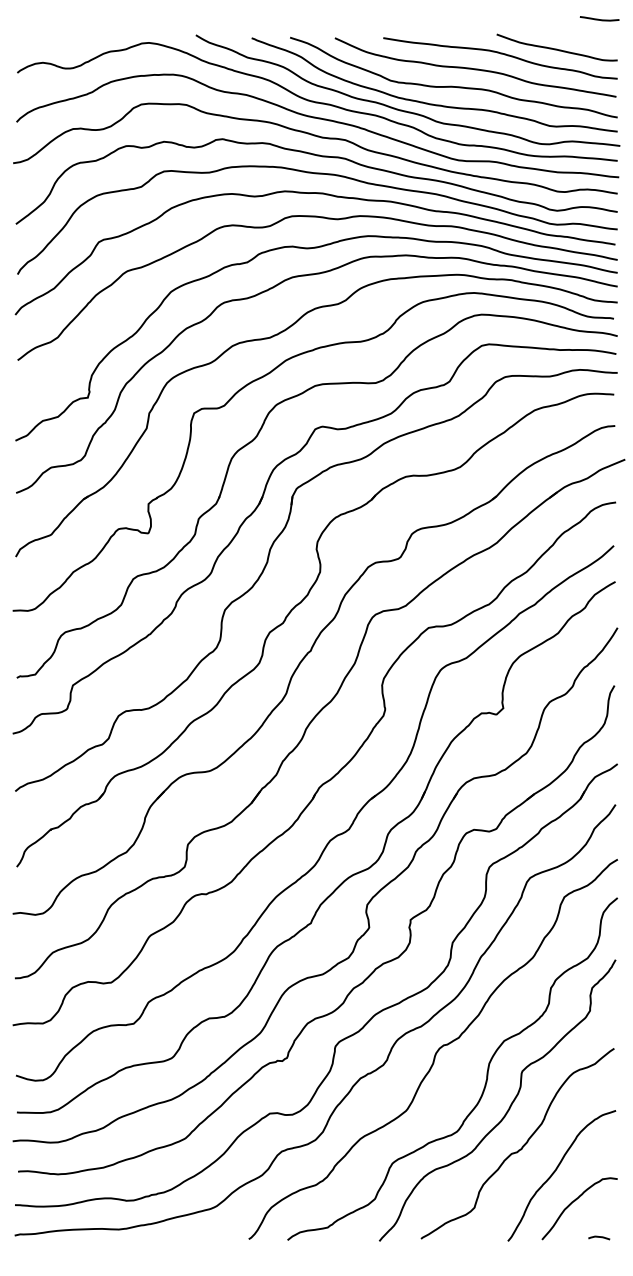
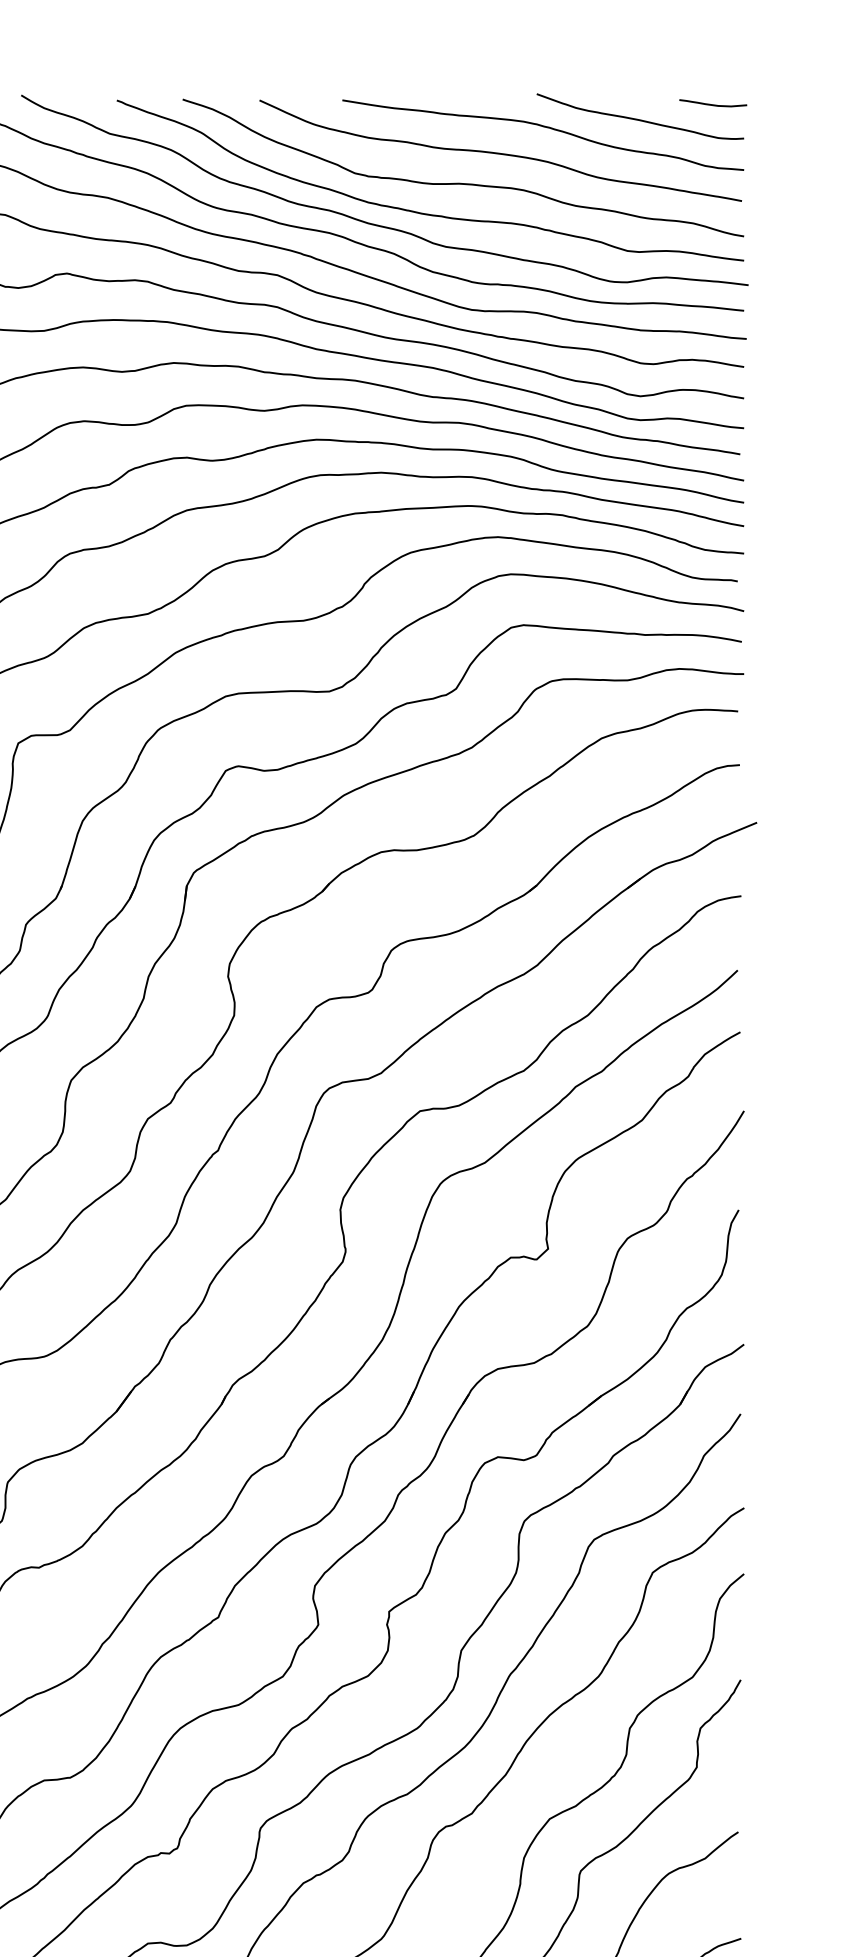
curve: (598, 18) -> (711, 102), moved

